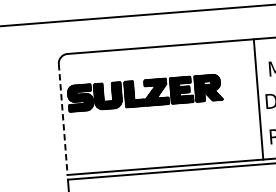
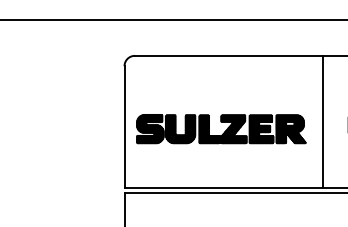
part: (145, 93) -> (221, 129), moved
line: (258, 99) -> (322, 121), moved
line: (63, 119) -> (124, 127), dashed -> solid

